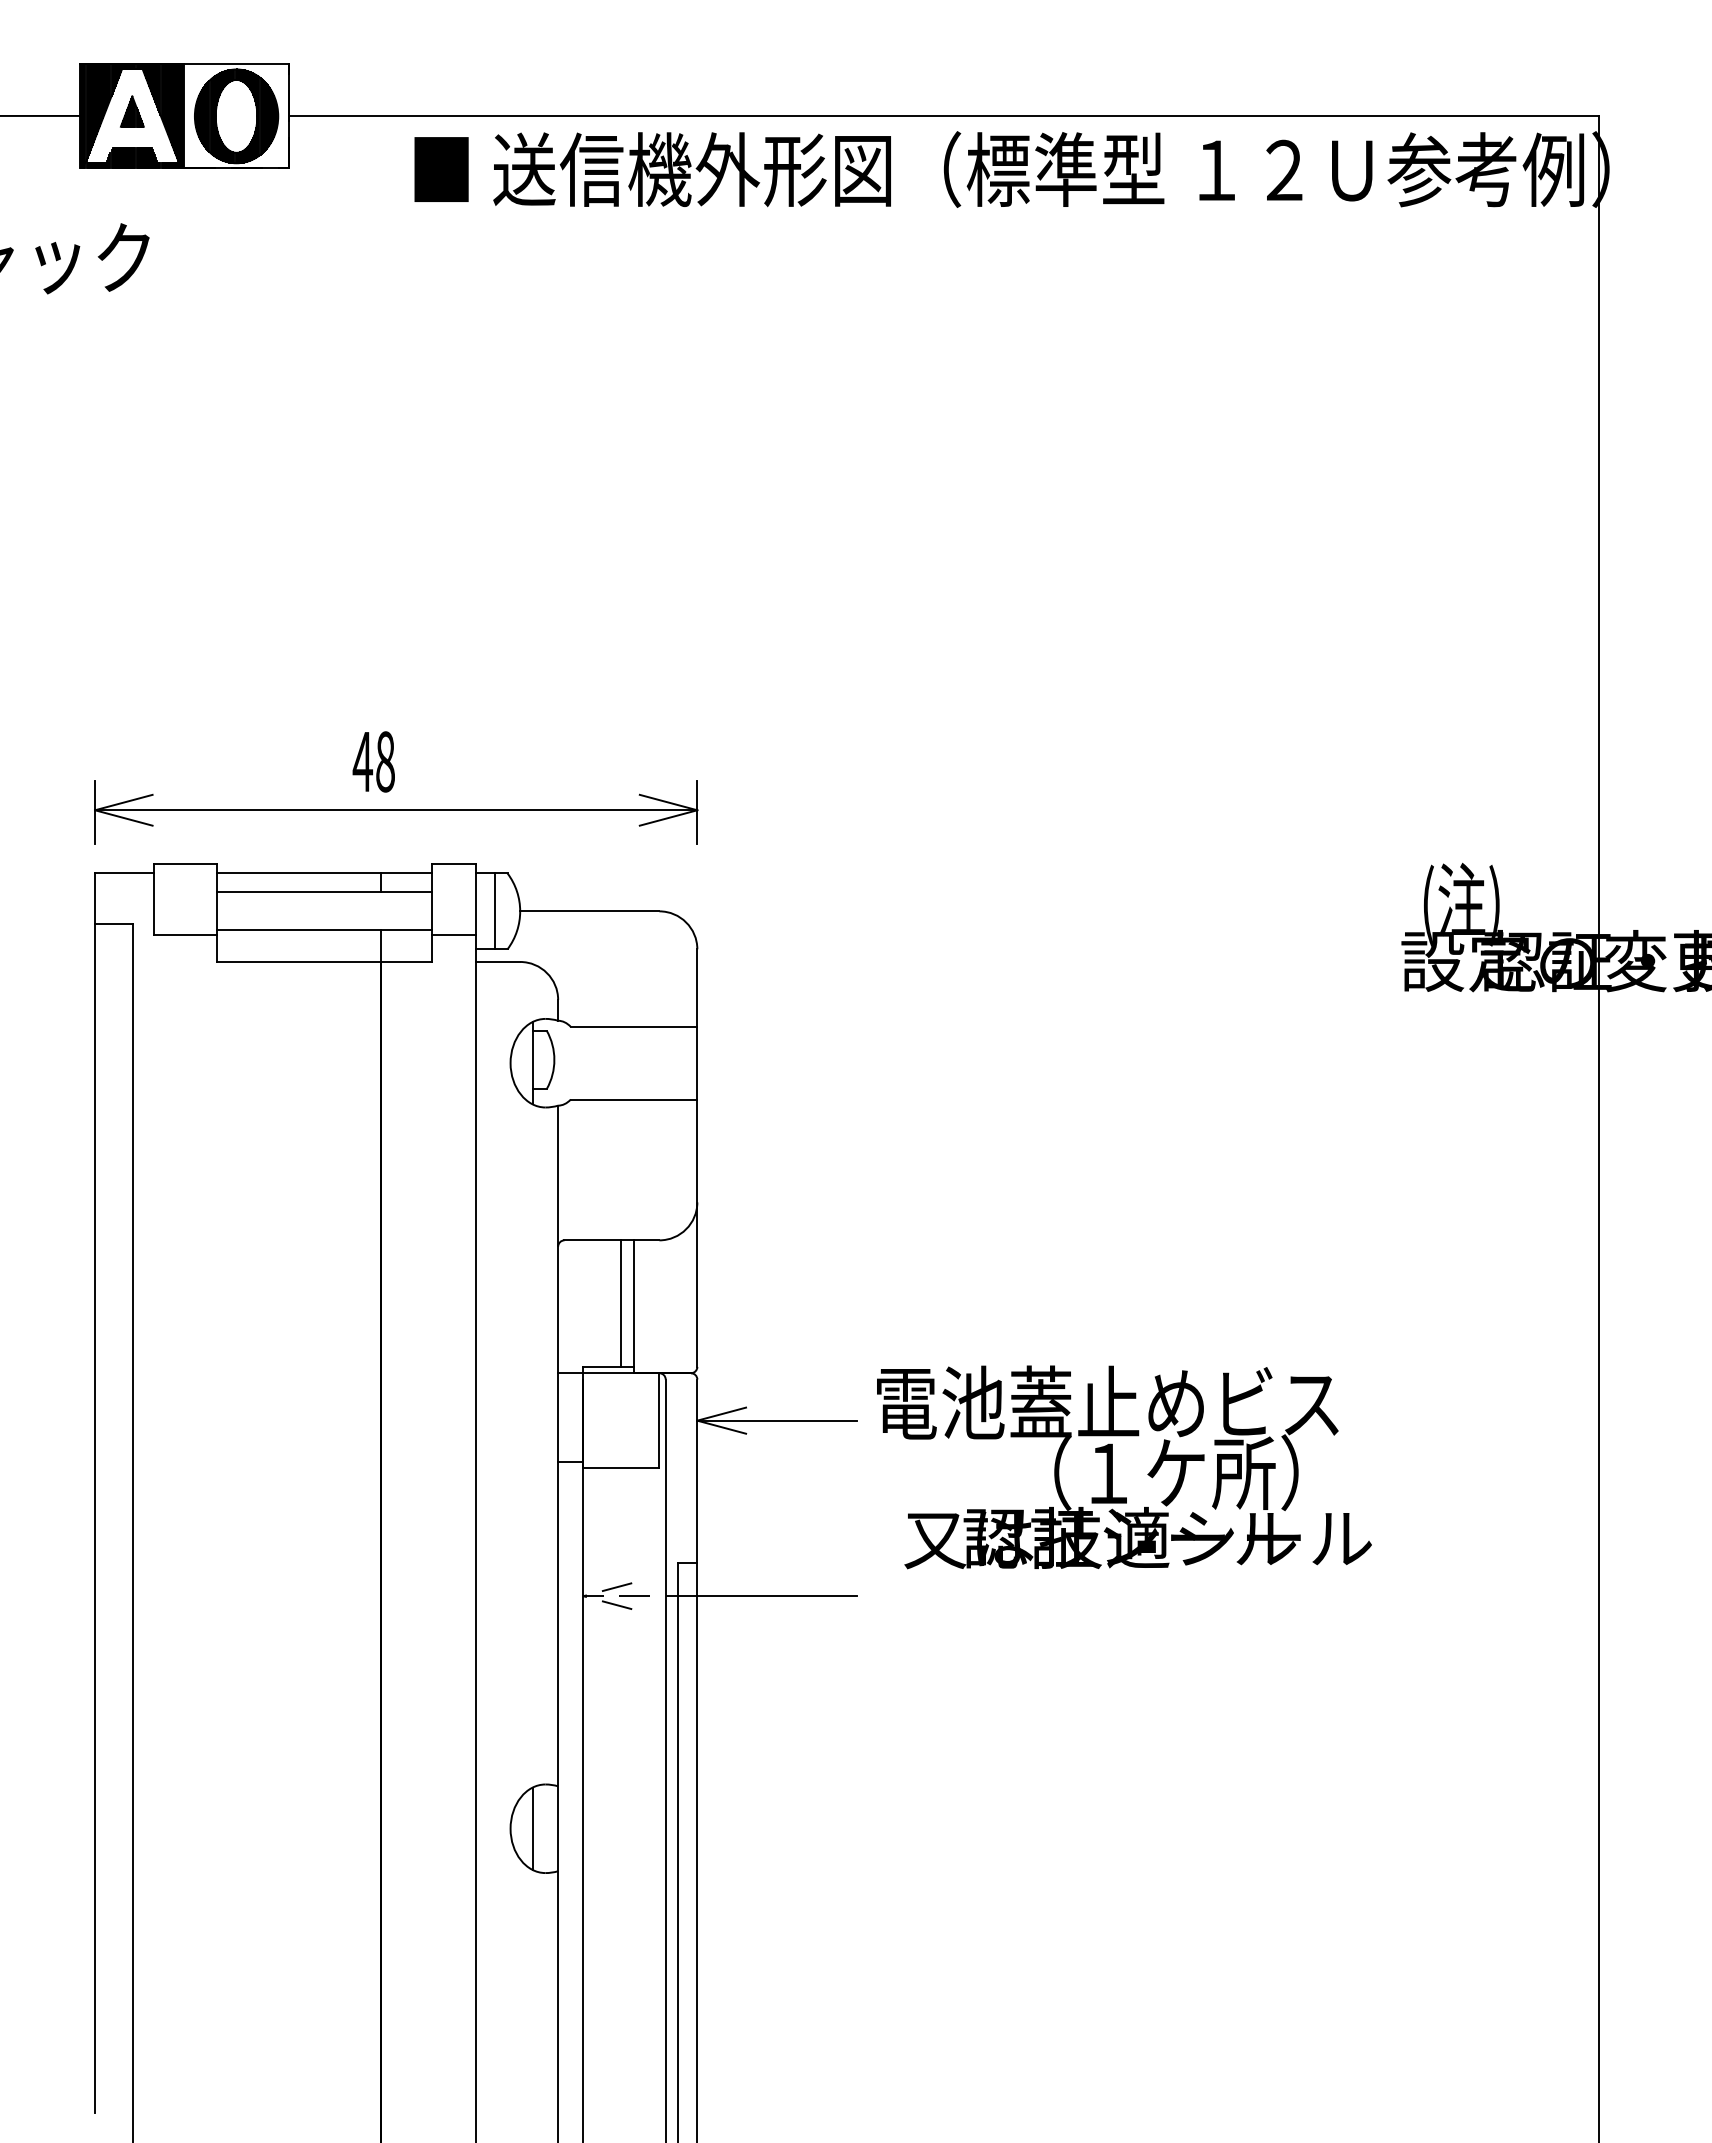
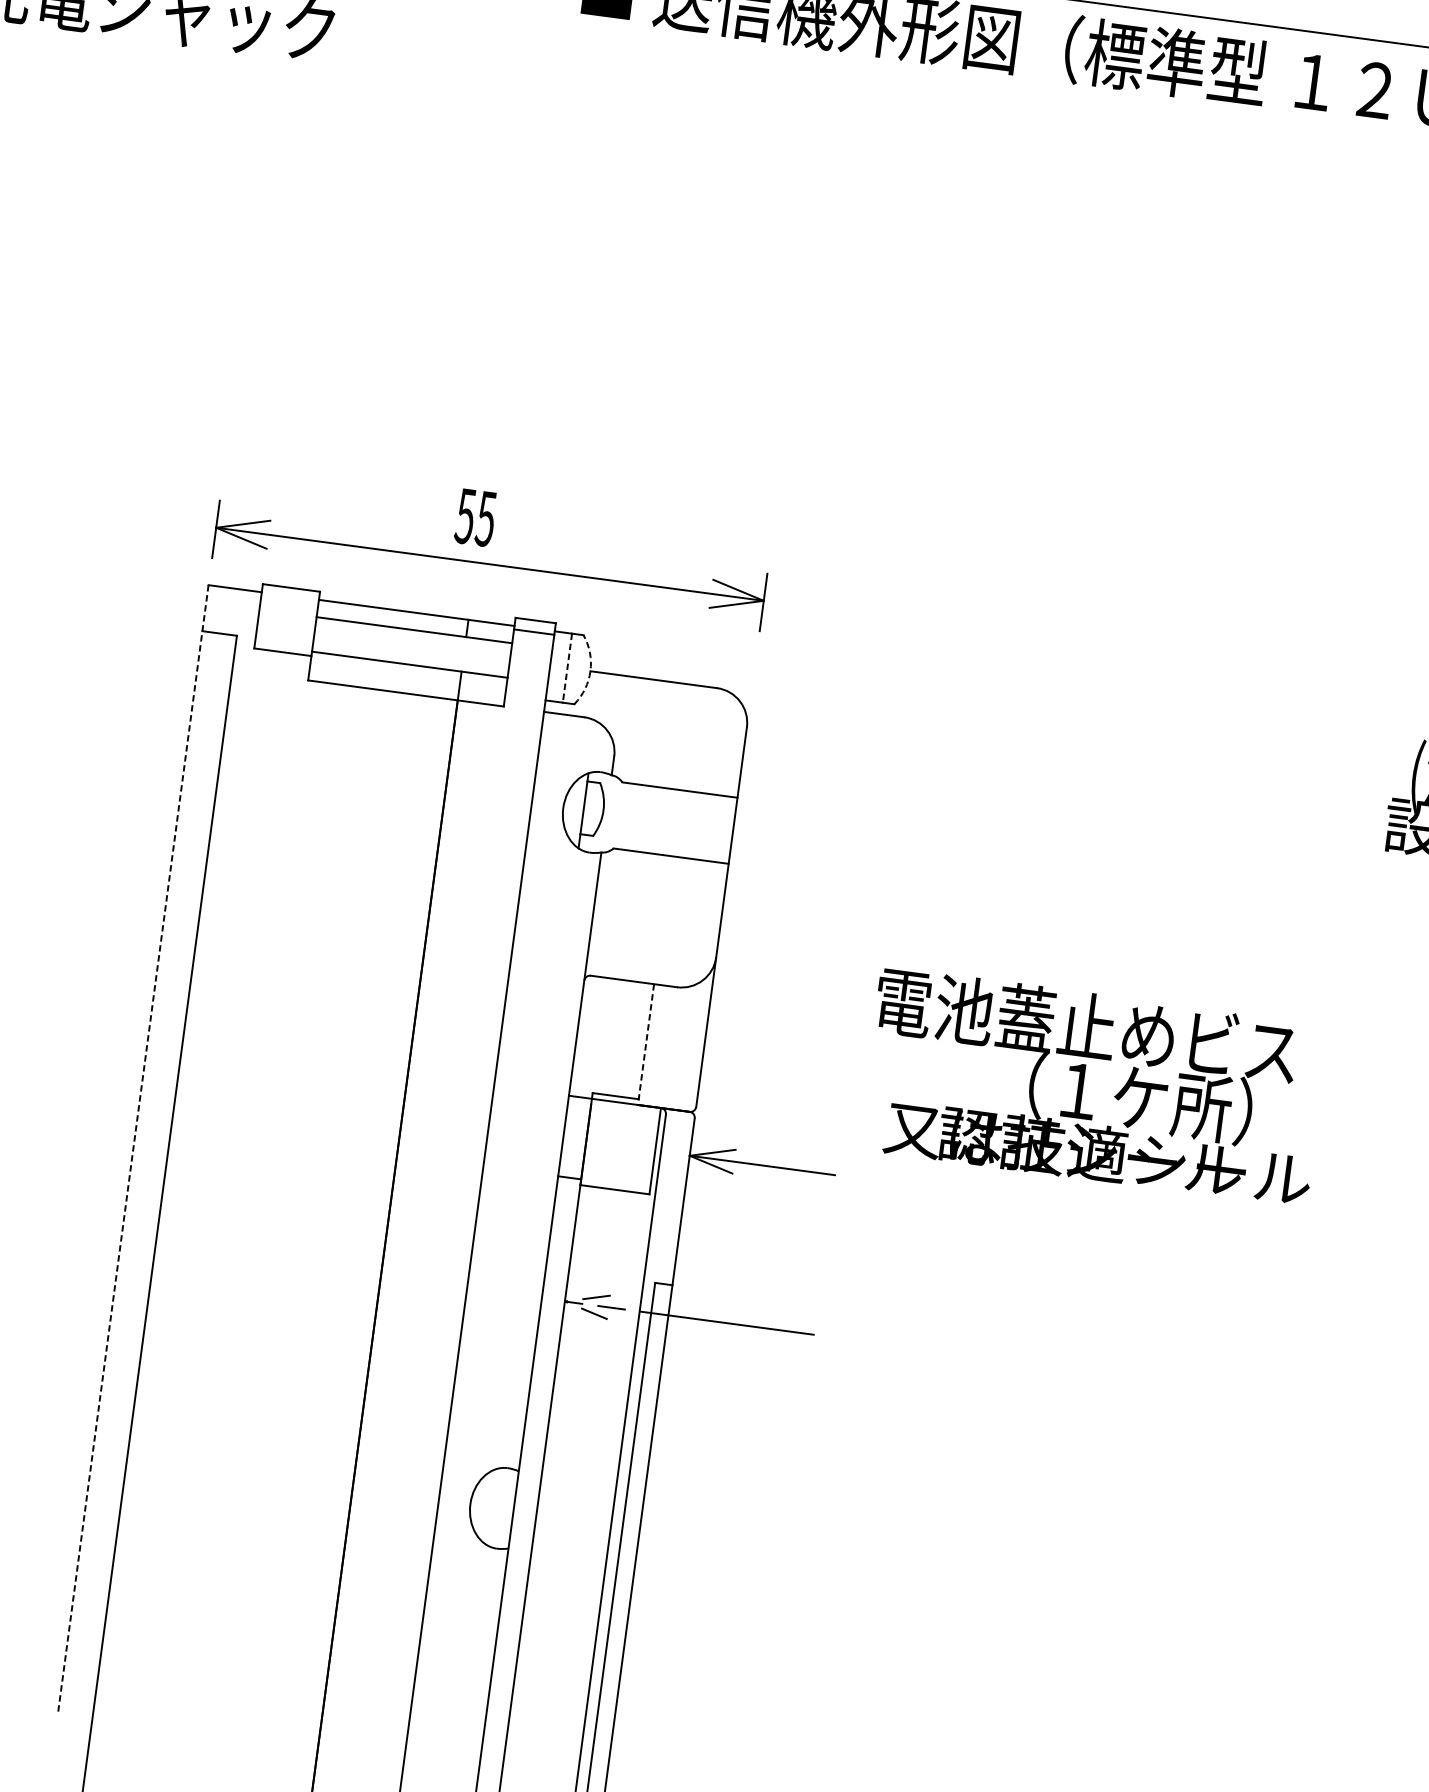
text: (373, 761) -> (475, 517), 48 -> 55
line: (494, 911) -> (567, 668), solid -> dashed
arc: (520, 911) -> (590, 671), solid -> dashed
line: (453, 935) -> (533, 632), moved
line: (621, 1303) -> (634, 1040), removed
line: (634, 1307) -> (646, 1045), solid -> dashed
text: (1124, 1467) -> (1094, 1087), moved
line: (95, 1493) -> (133, 1148), solid -> dashed
line: (532, 1828) -> (490, 1506), removed

